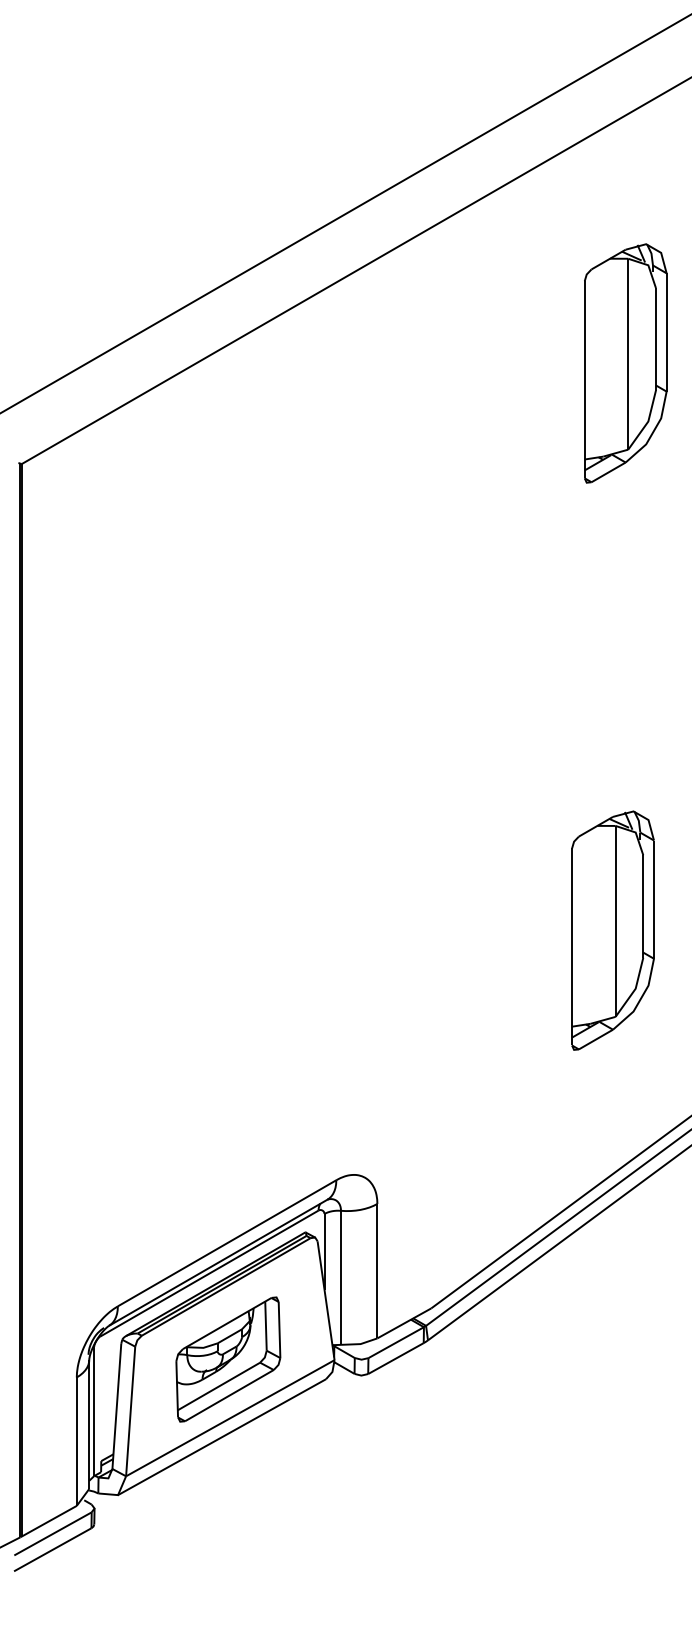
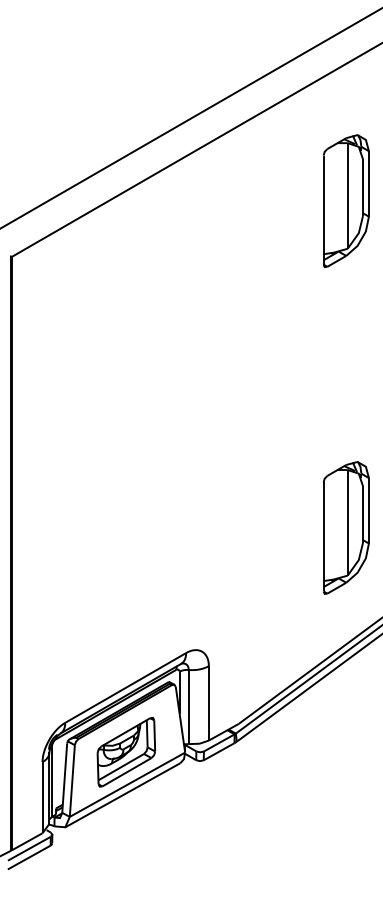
part: (613, 929) -> (346, 527), moved

